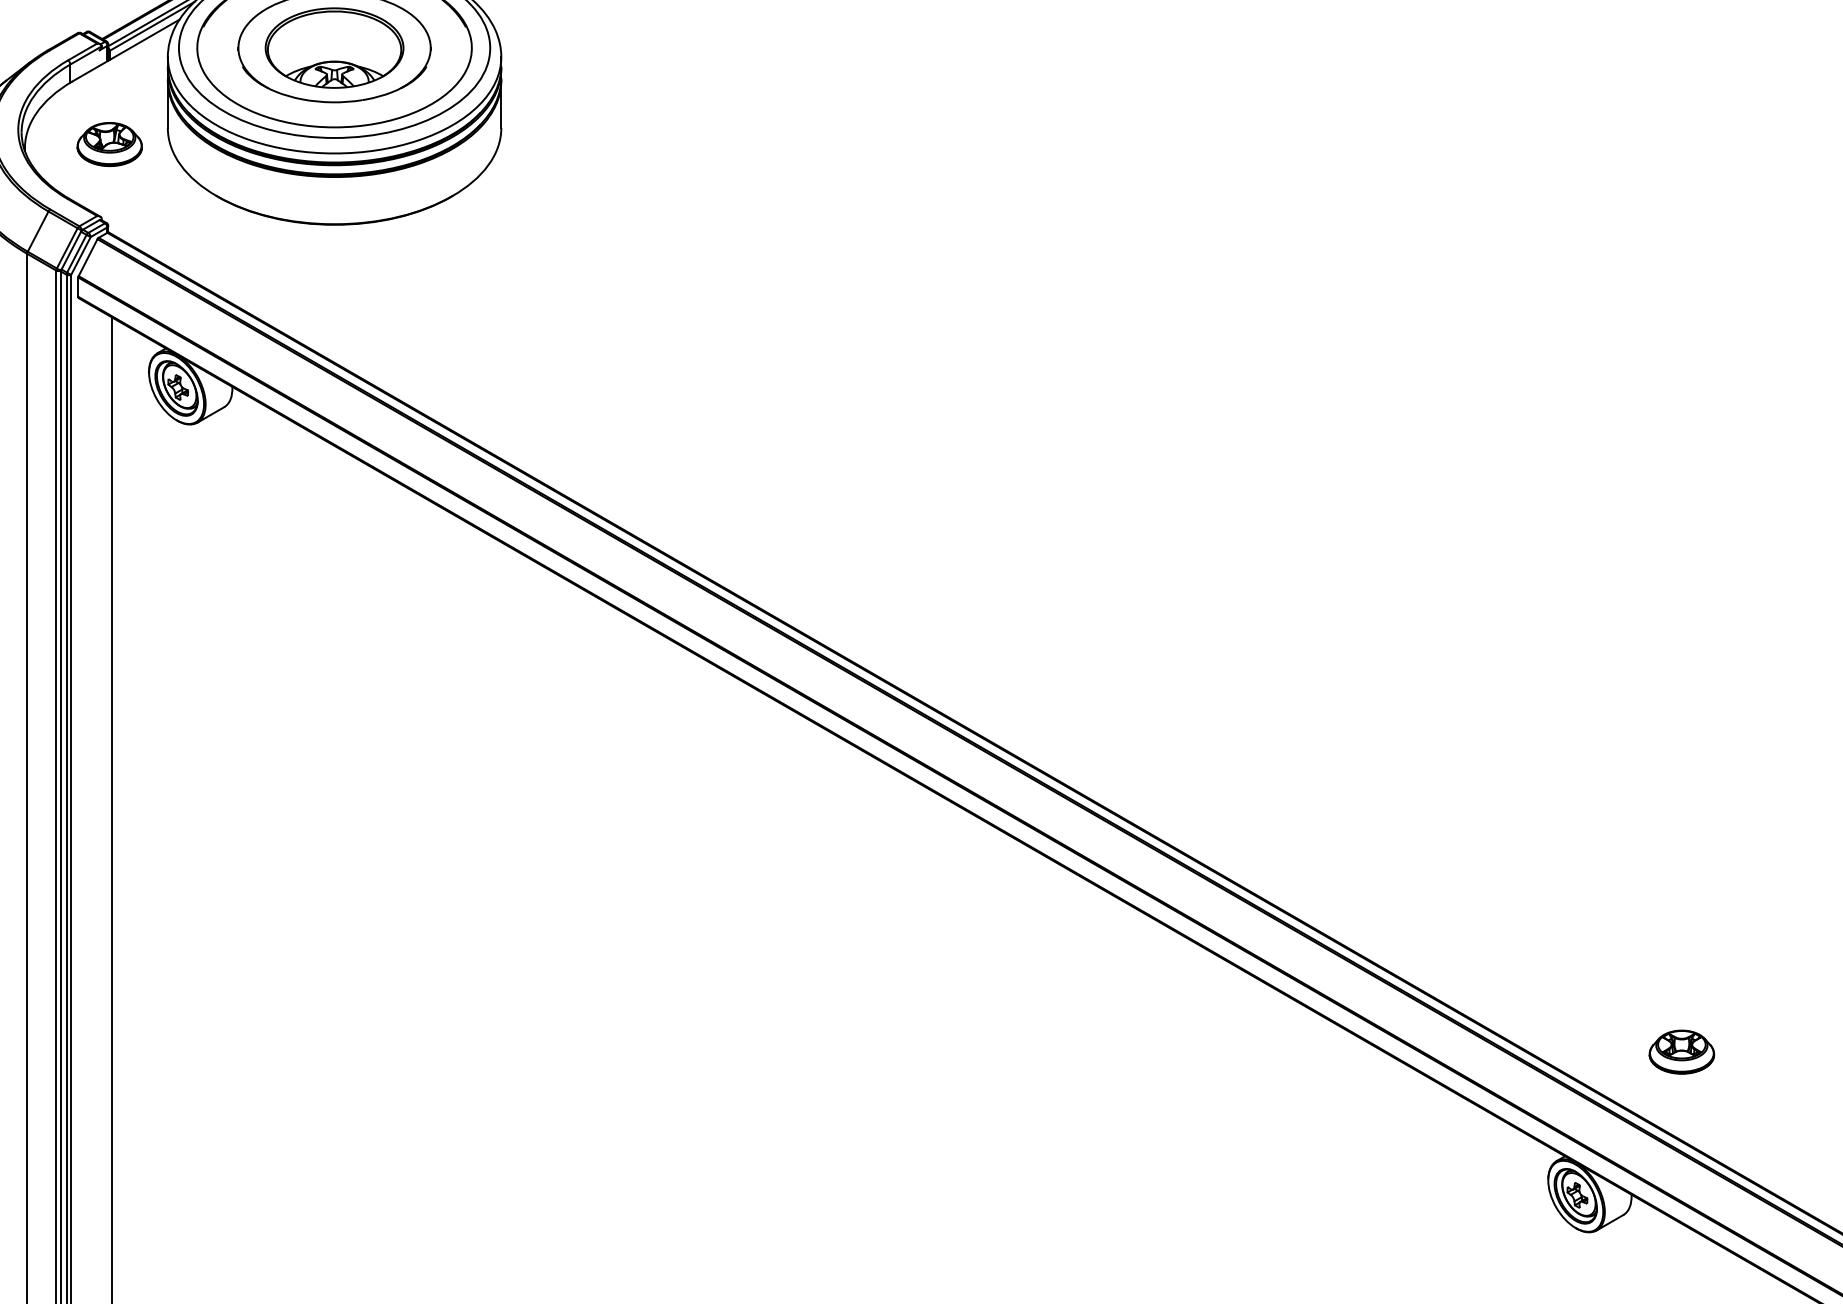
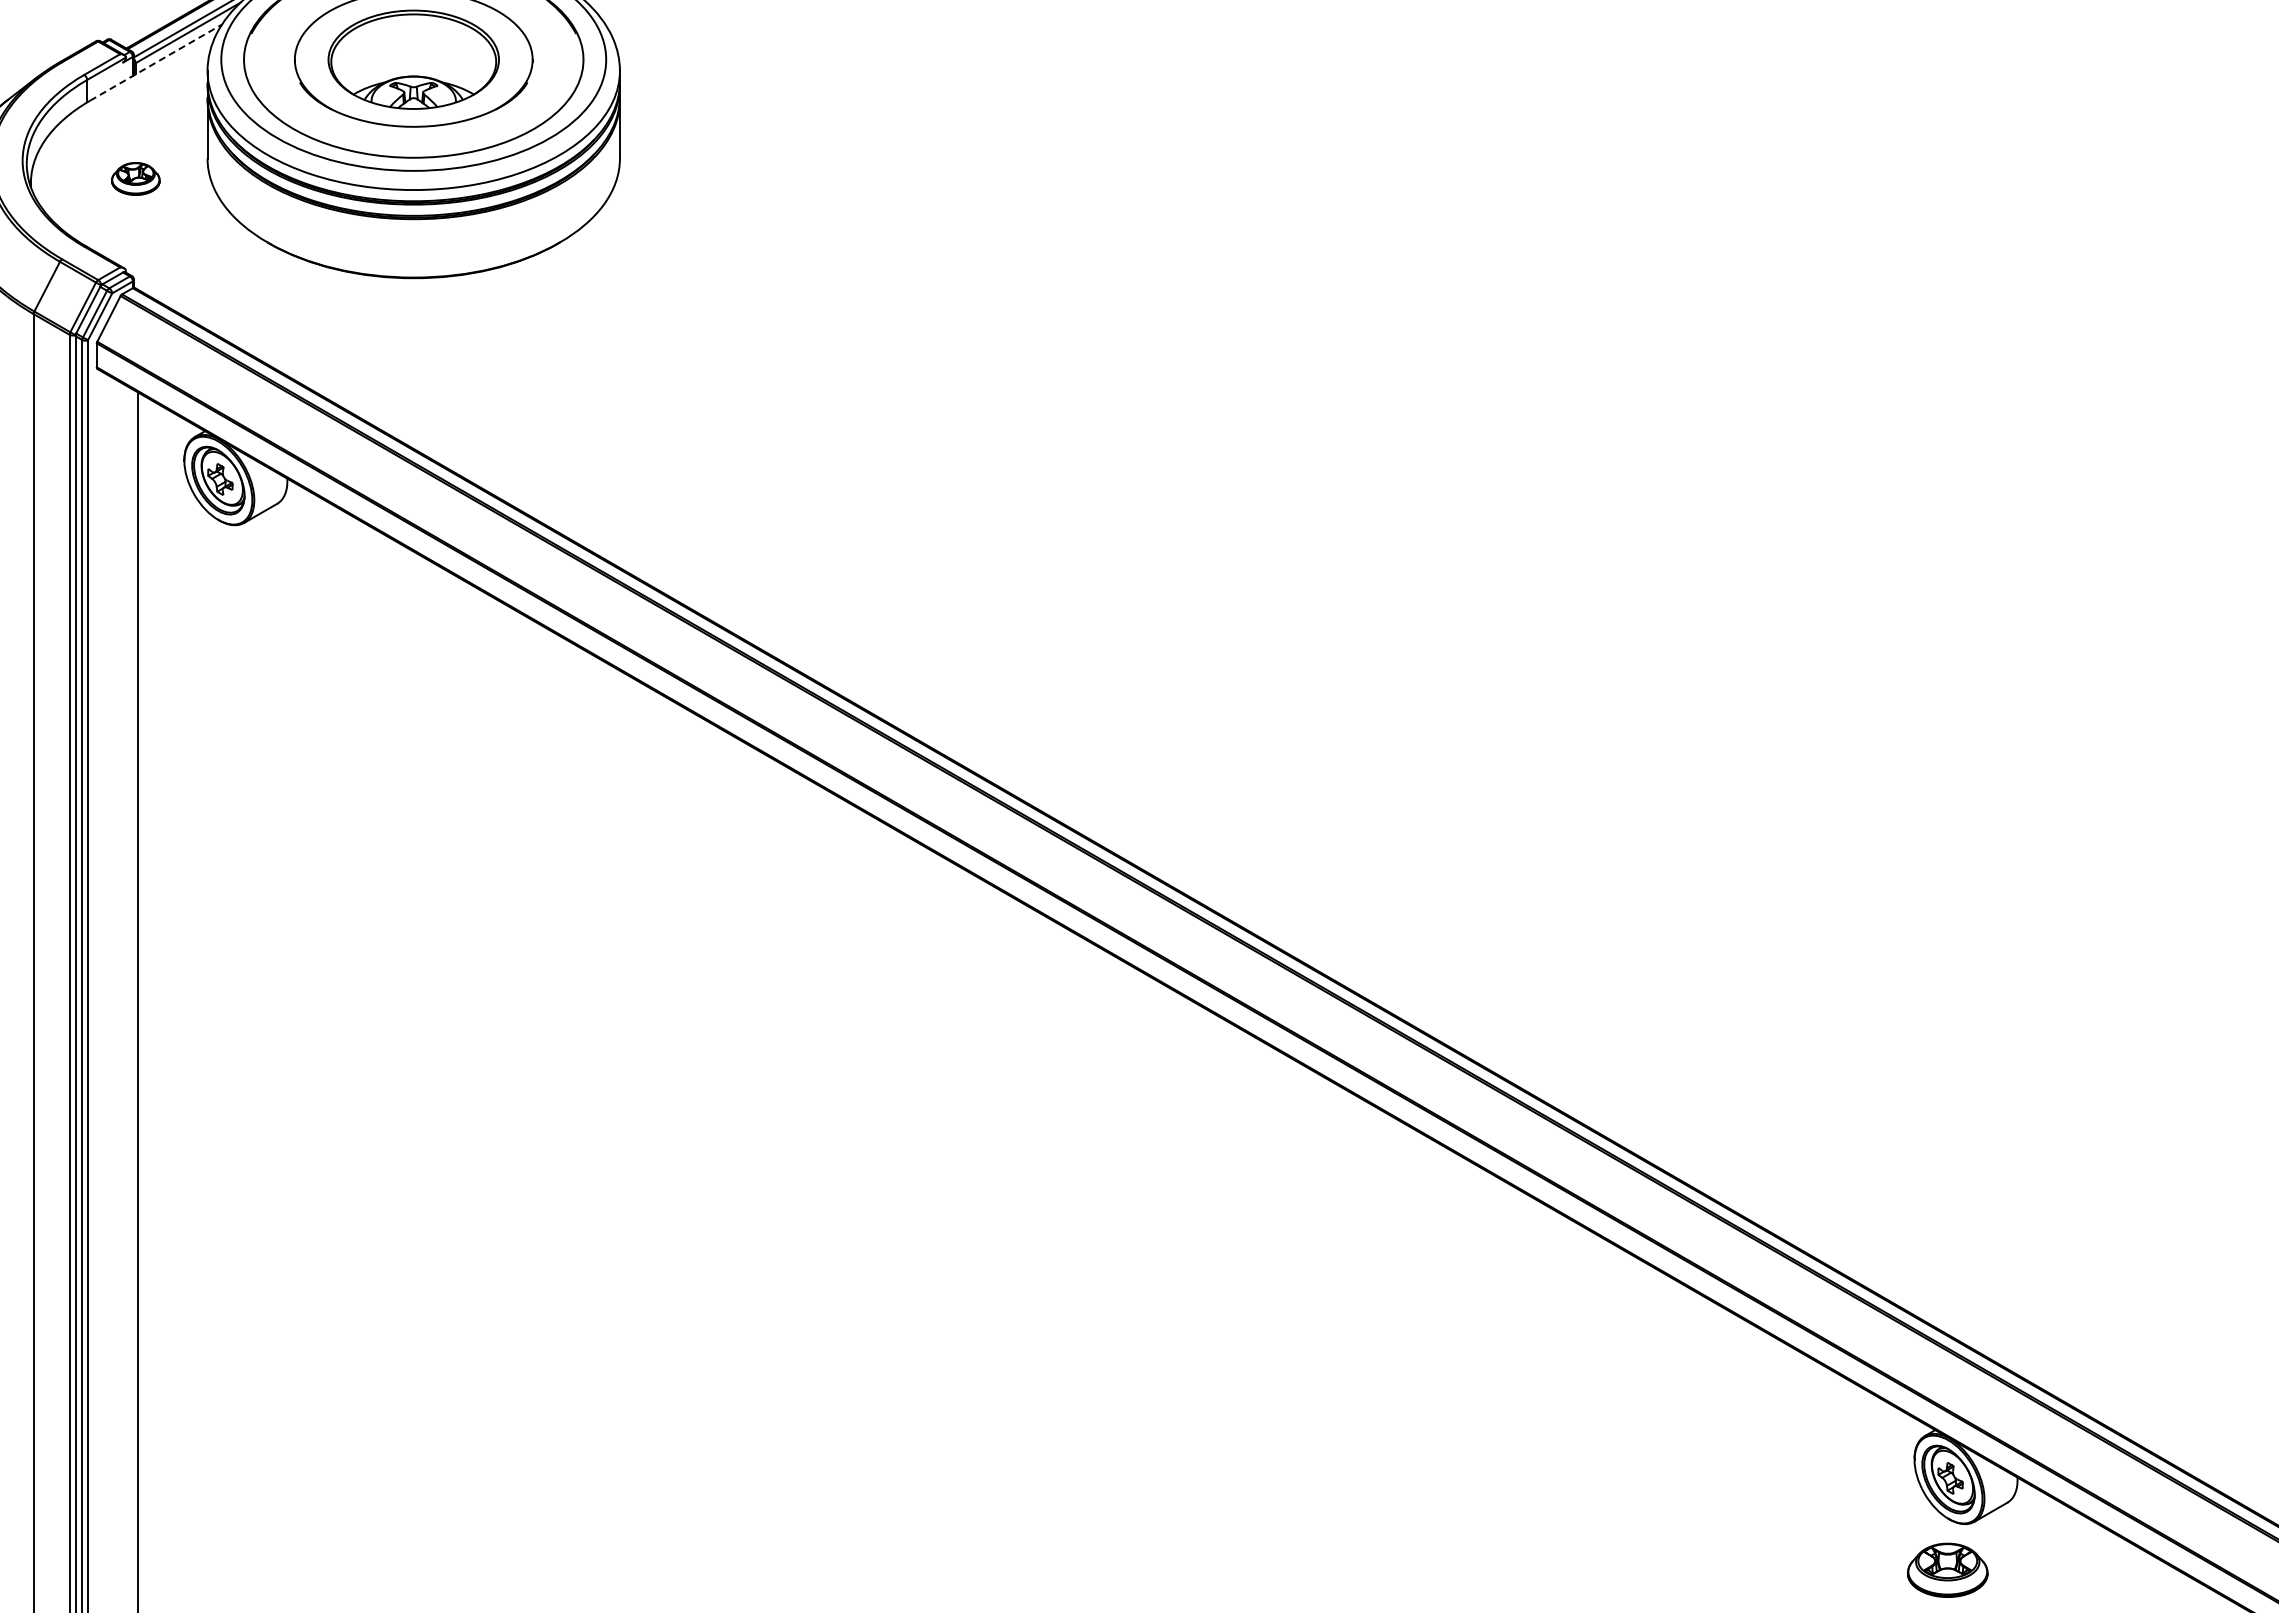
line: (126, 50) -> (156, 62), solid -> dashed
part: (109, 144) -> (135, 178), size x0.6
part: (1681, 1051) -> (1947, 1569), moved

